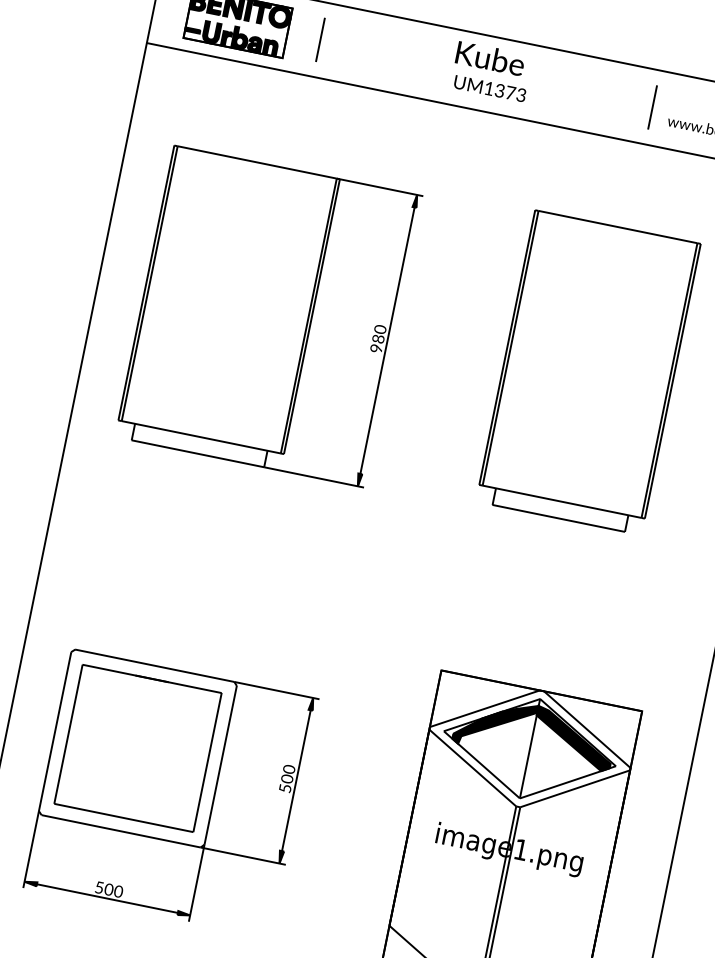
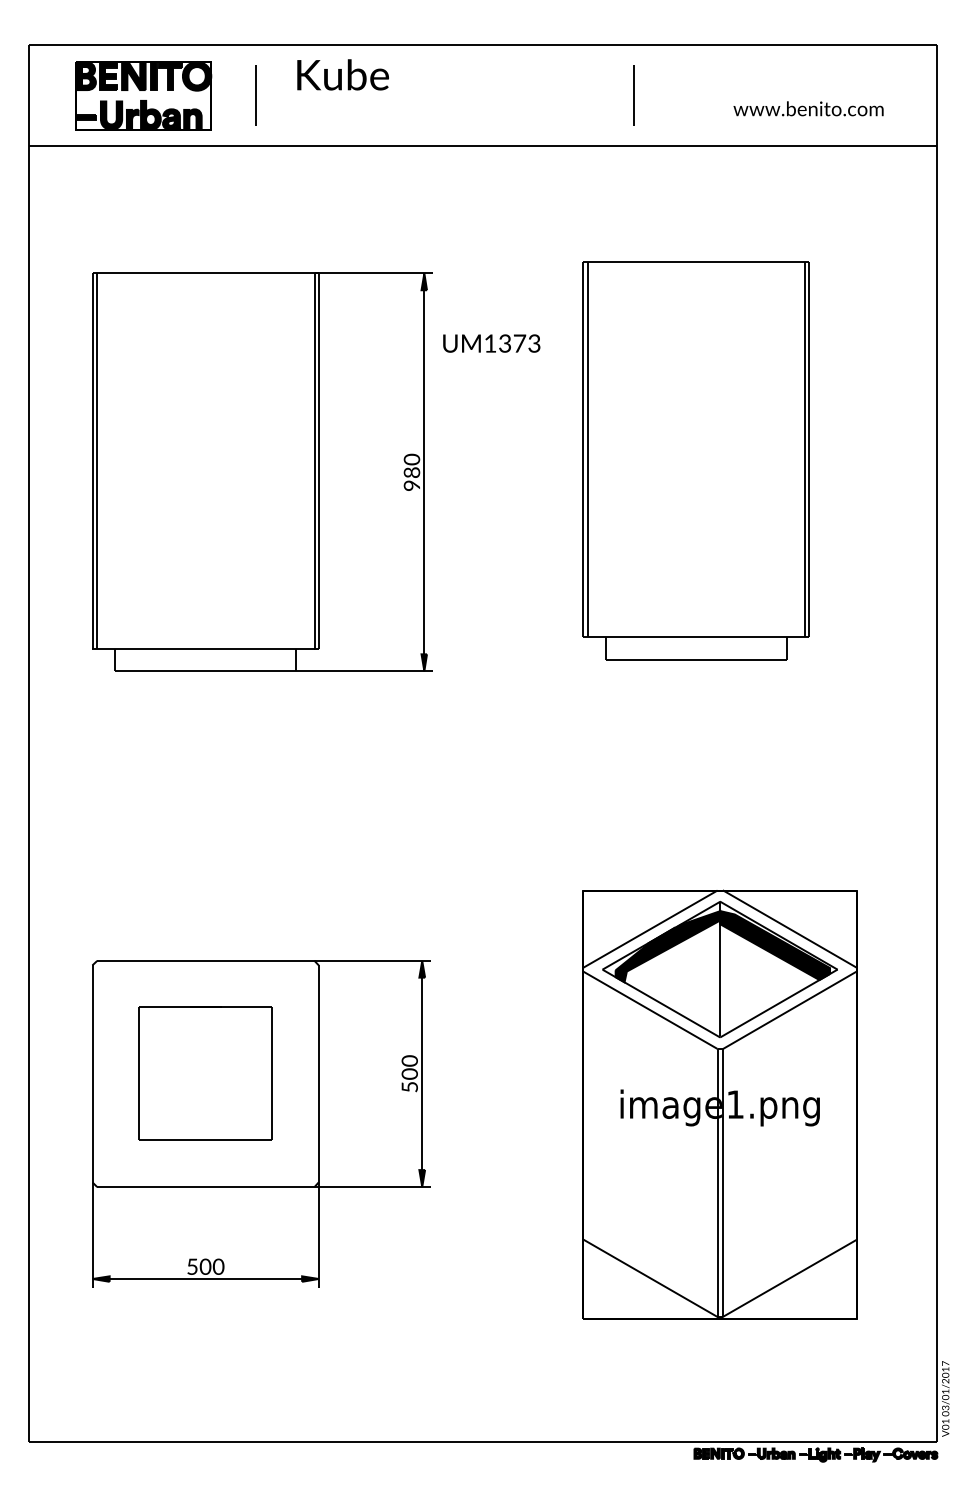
text: (490, 58) -> (342, 74), moved
text: (489, 88) -> (491, 343), moved
line: (652, 107) -> (633, 95), moved
part: (137, 748) -> (205, 1073), size x0.7

